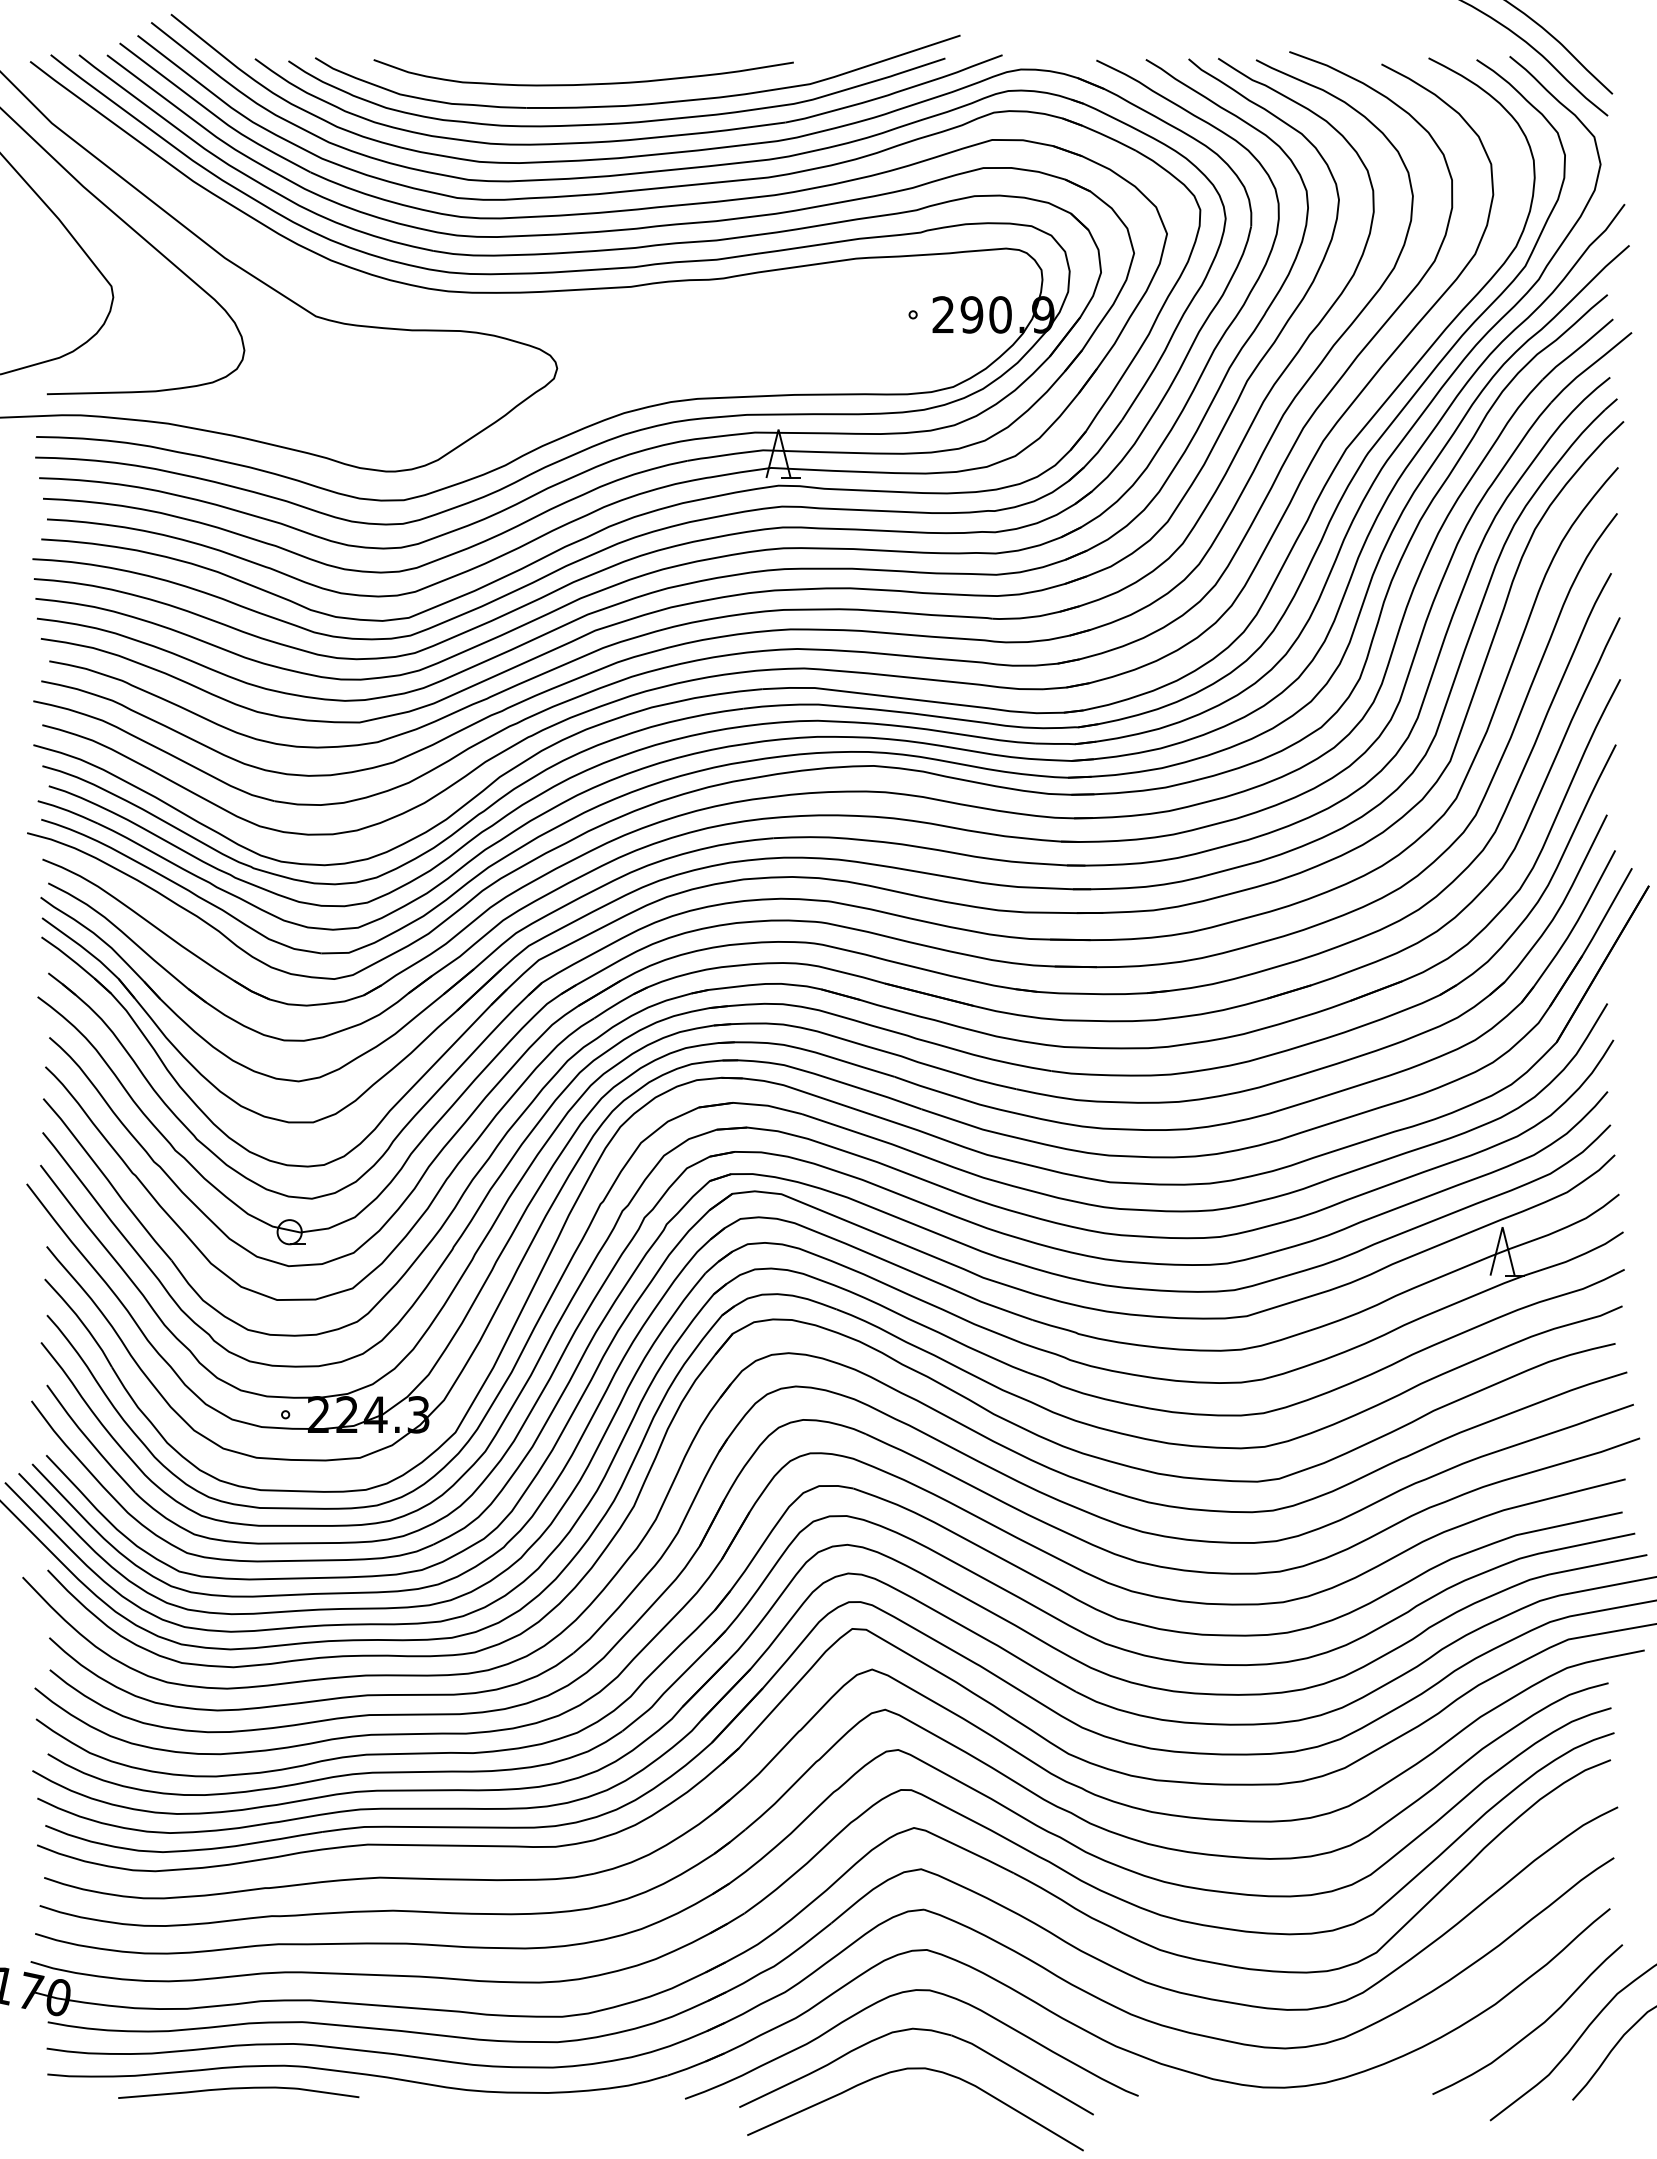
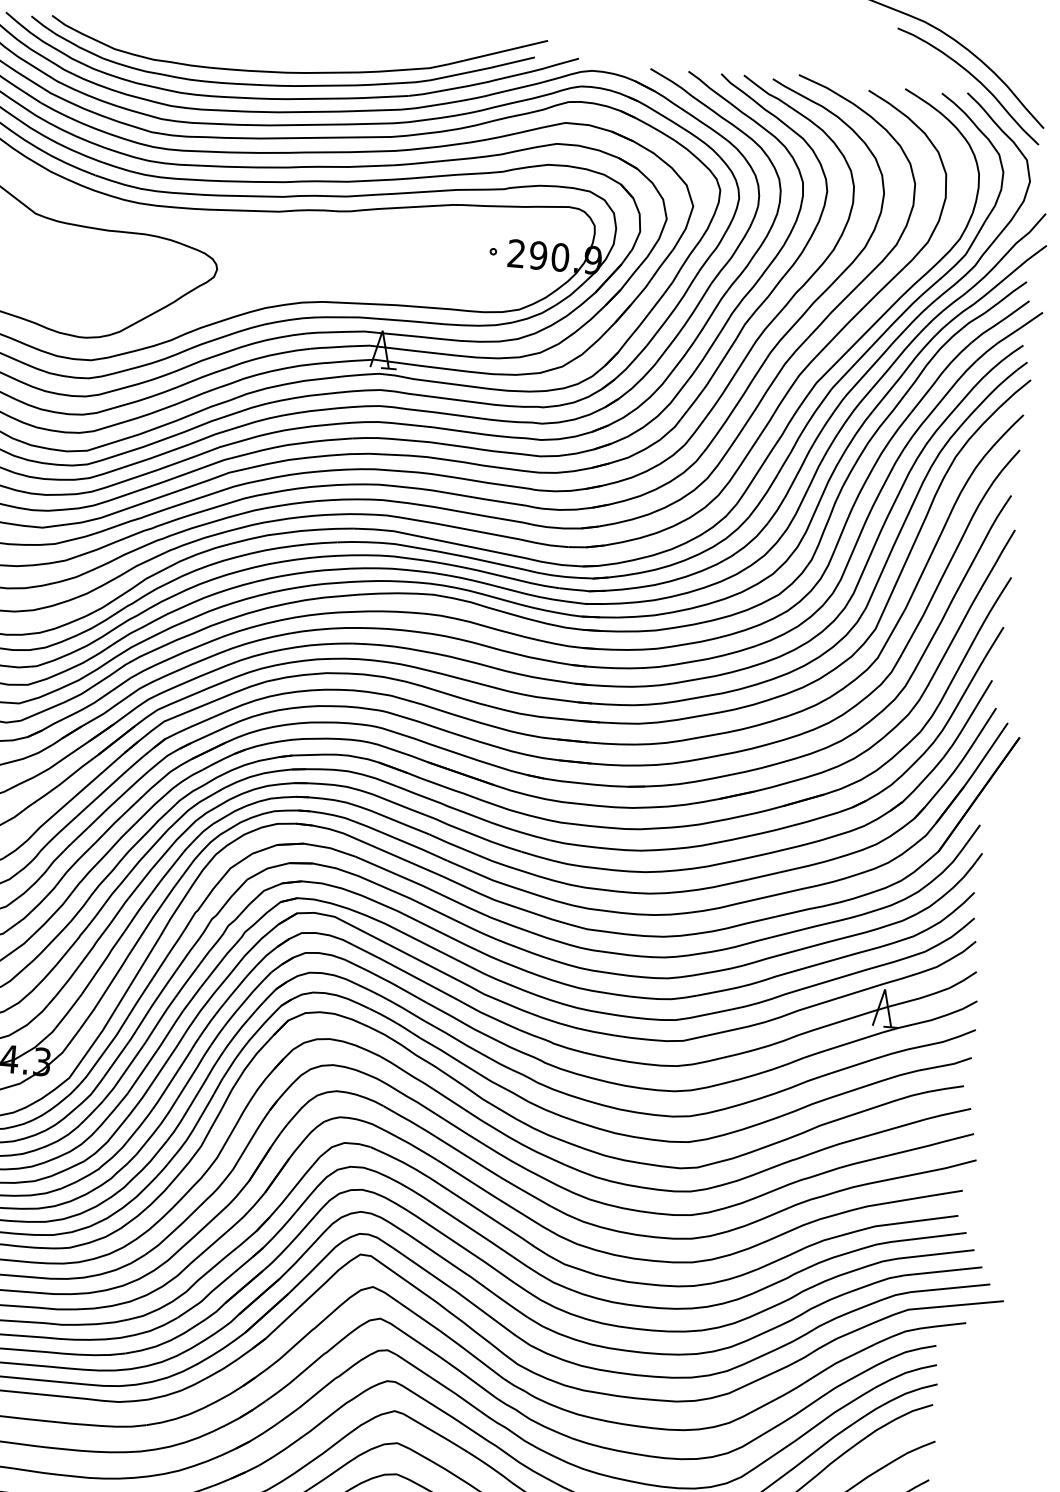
curve: (583, 83) -> (256, 52), removed

